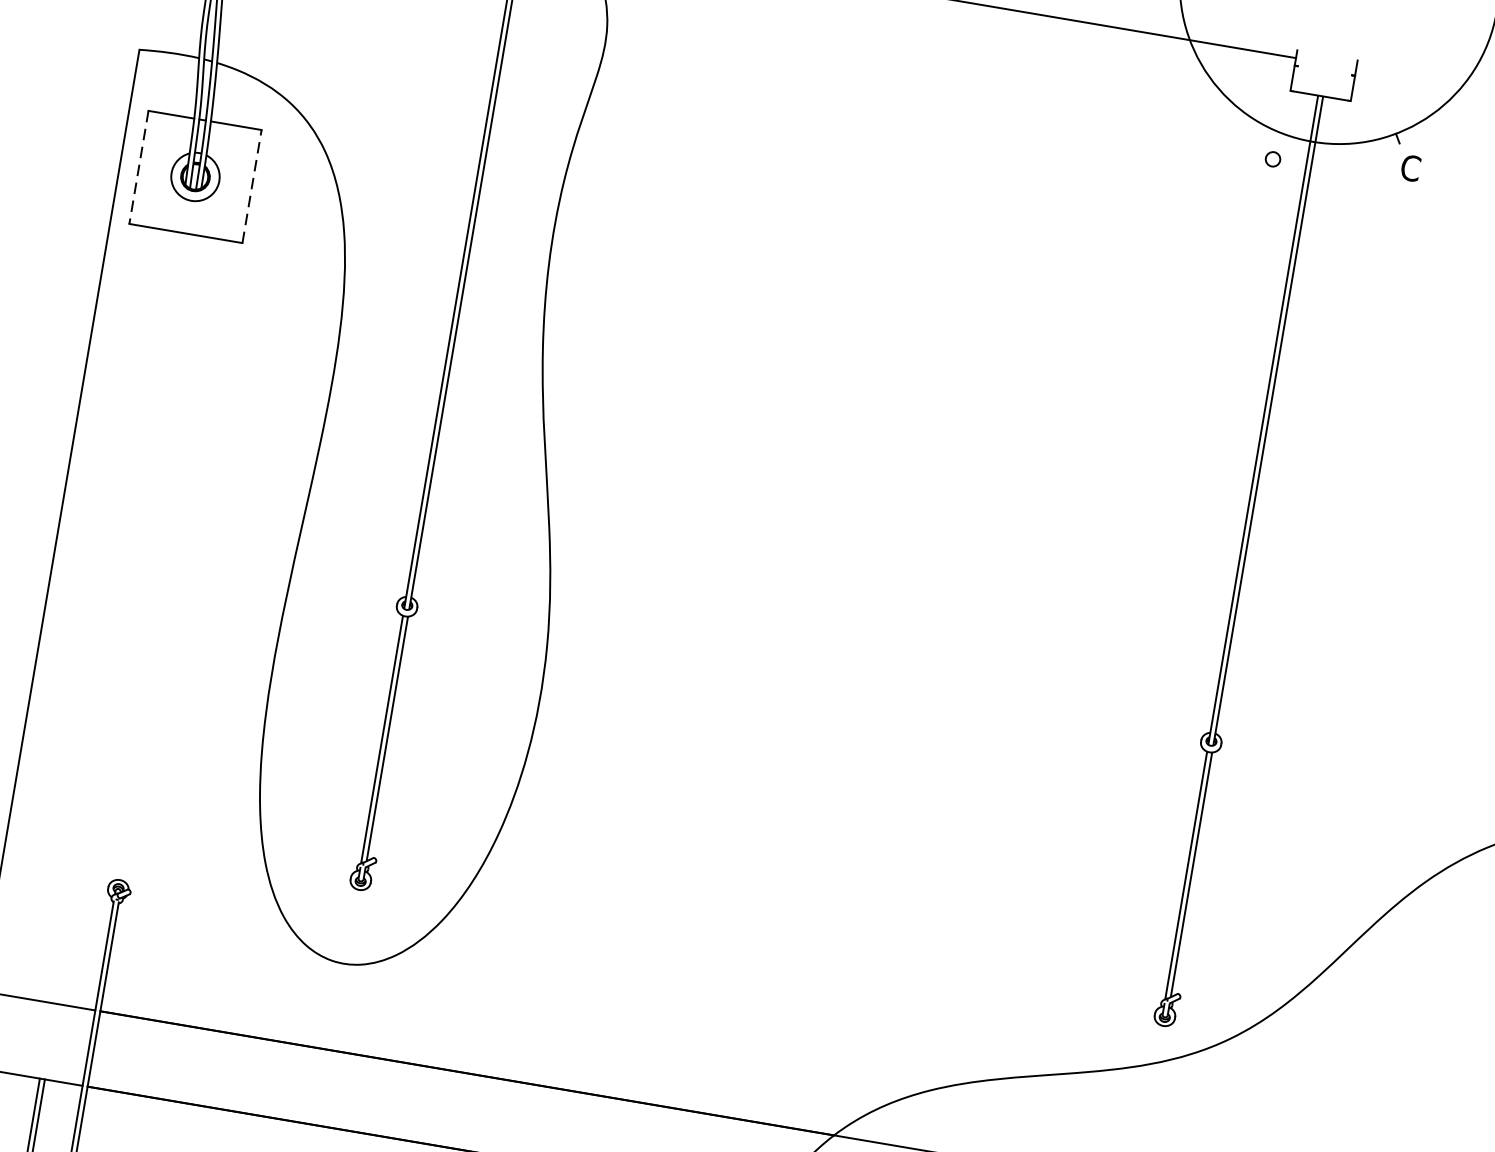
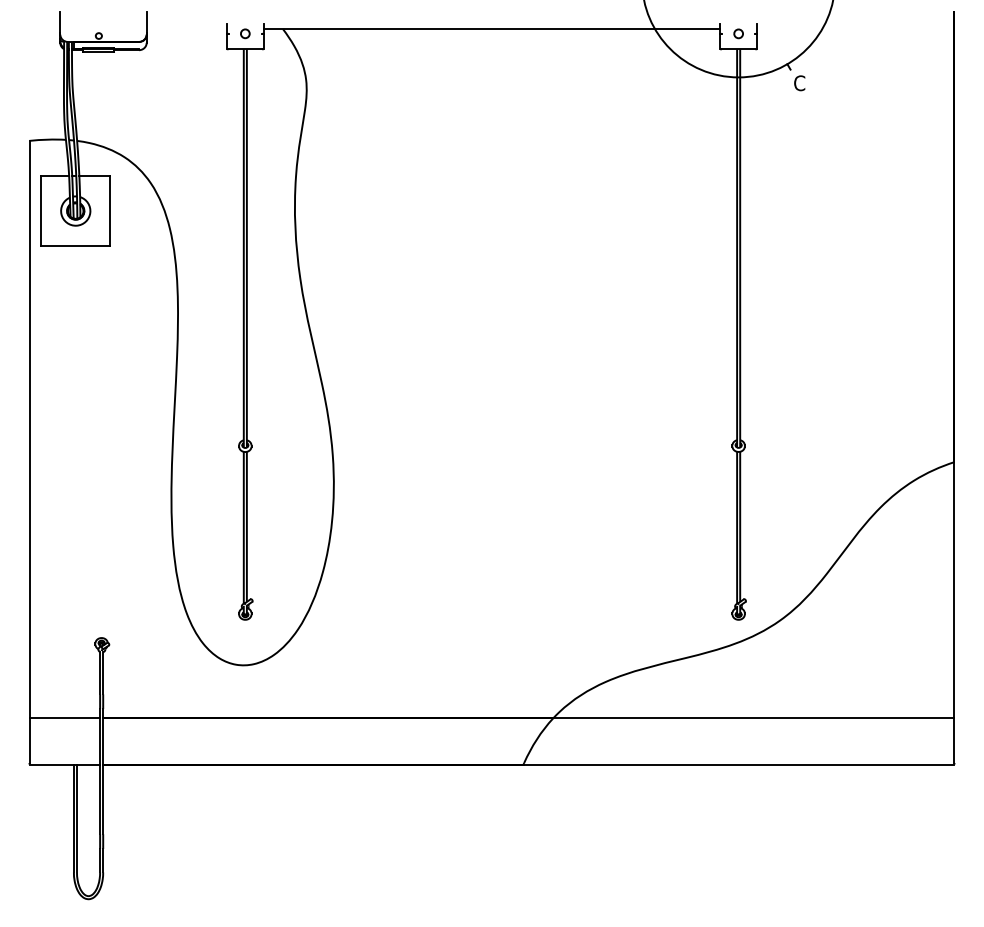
circle: (1272, 158) -> (738, 33), moved
line: (139, 168) -> (41, 211), dashed -> solid
line: (252, 187) -> (110, 211), dashed -> solid

